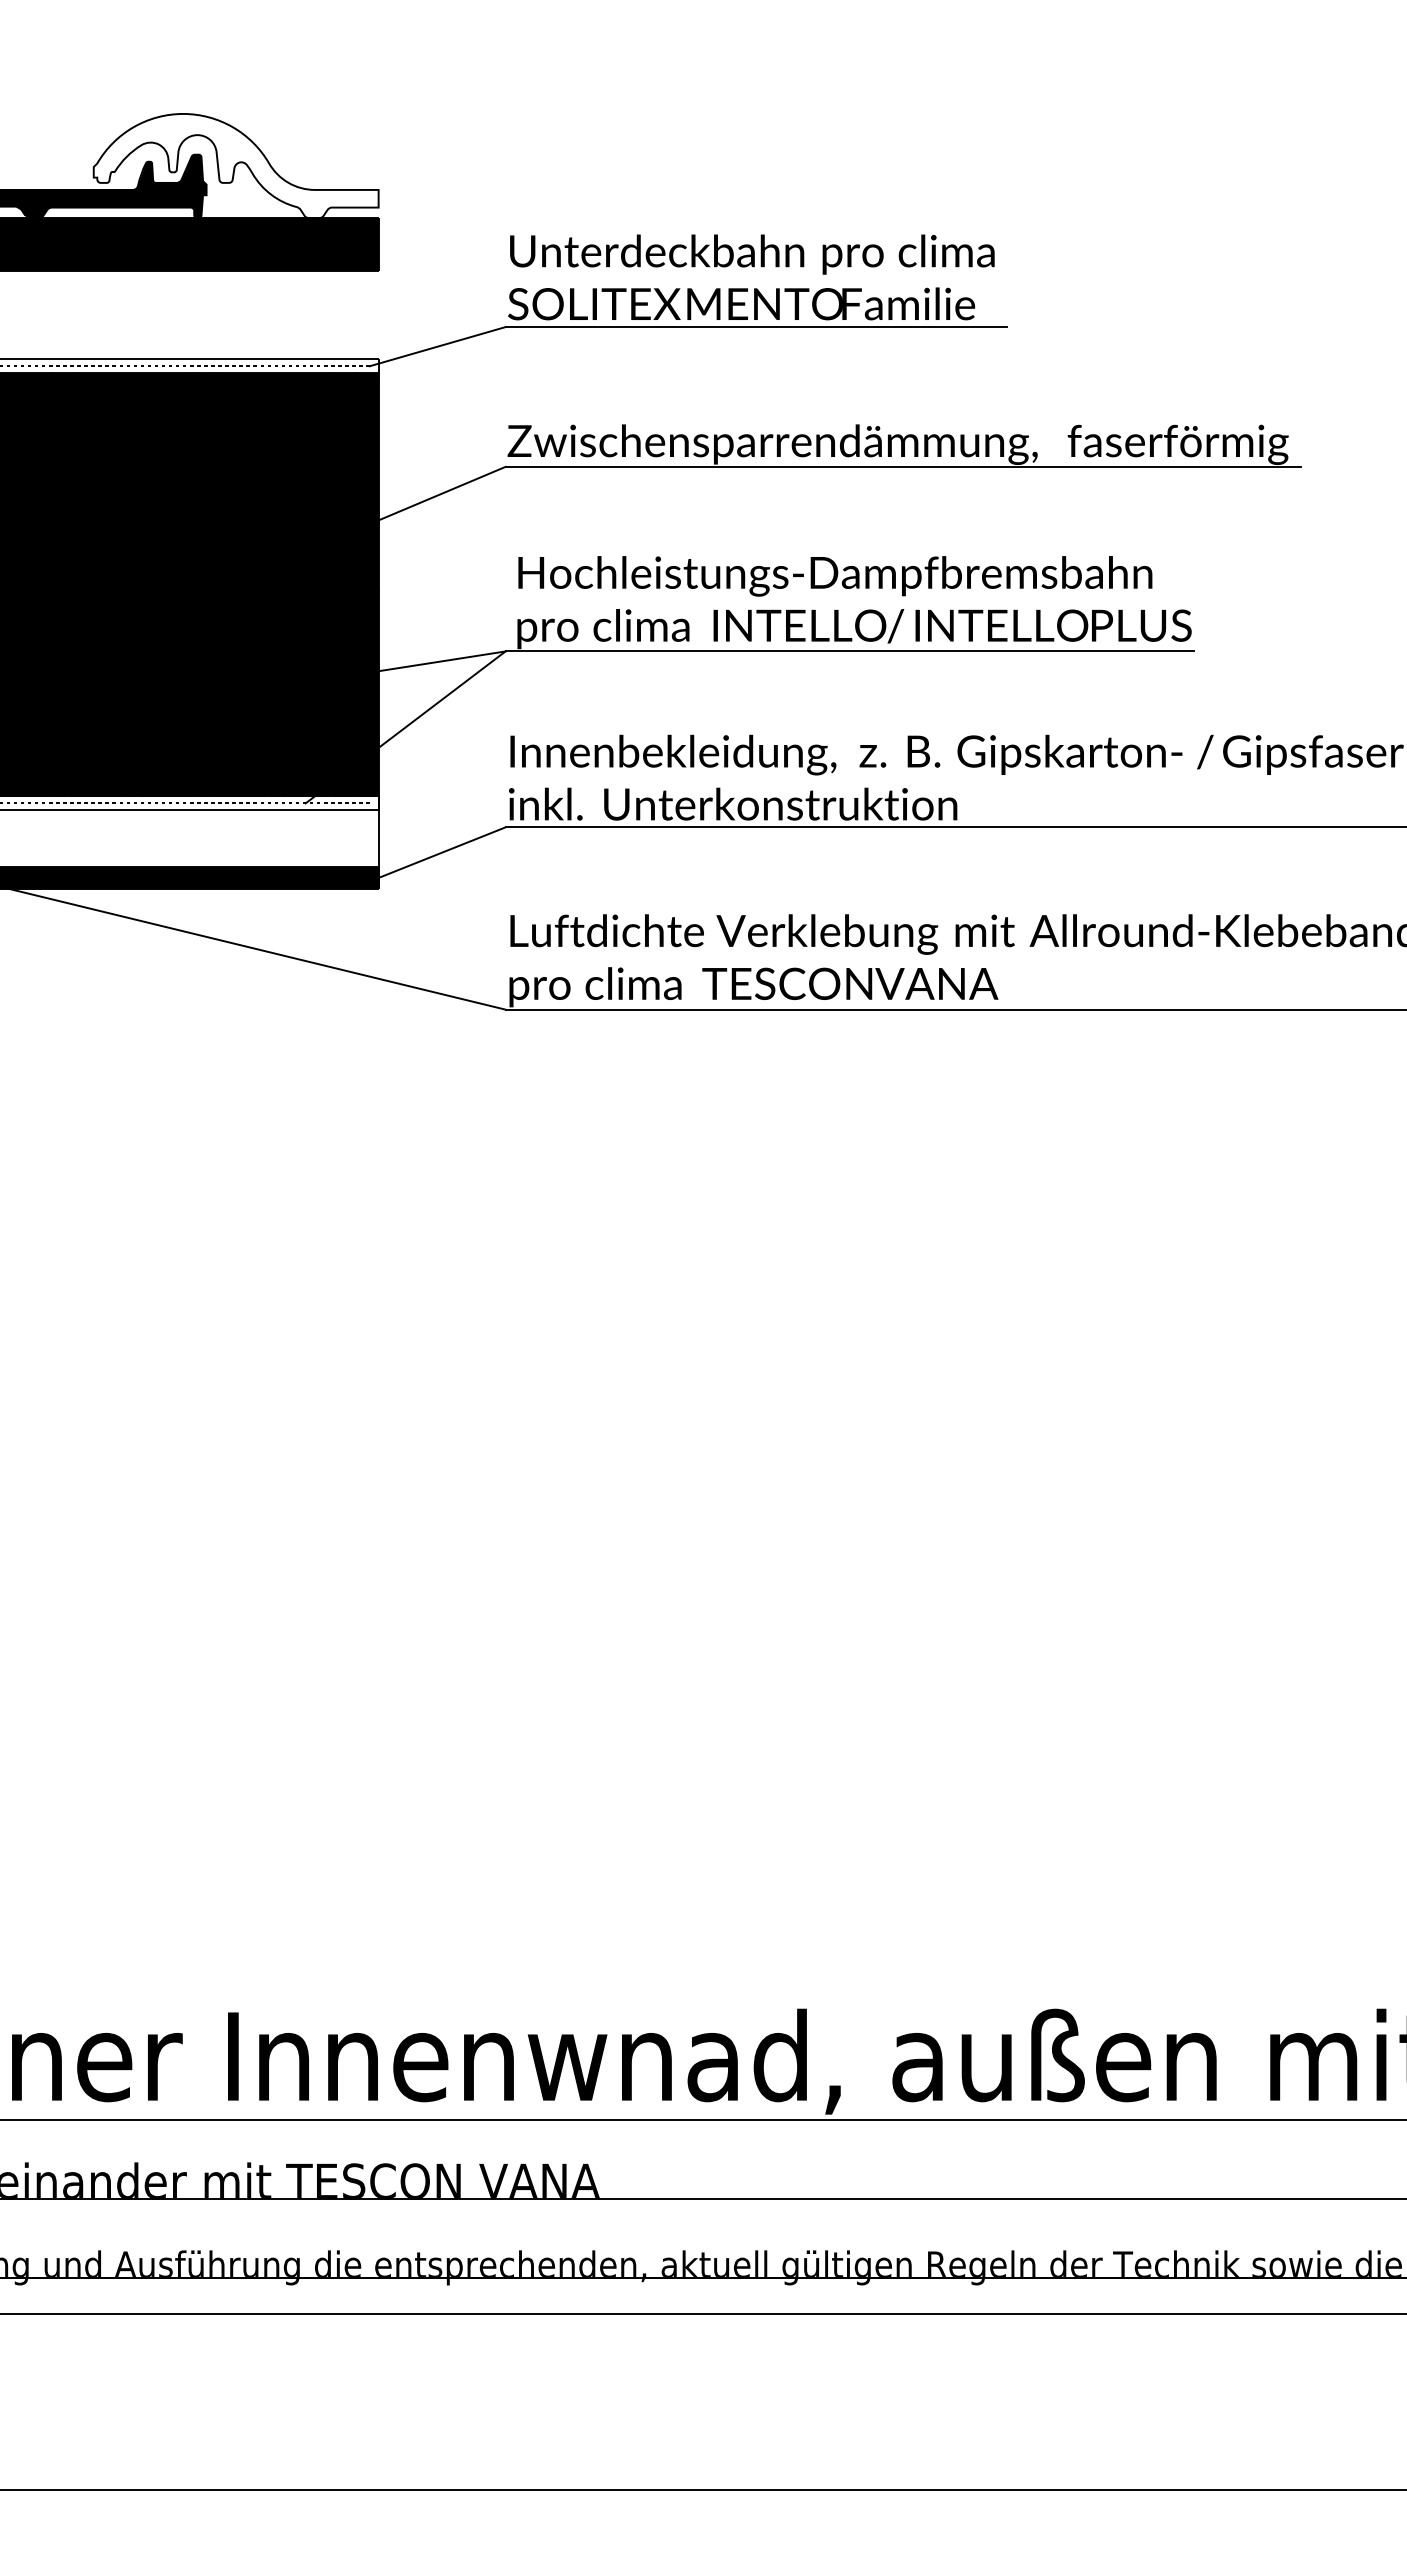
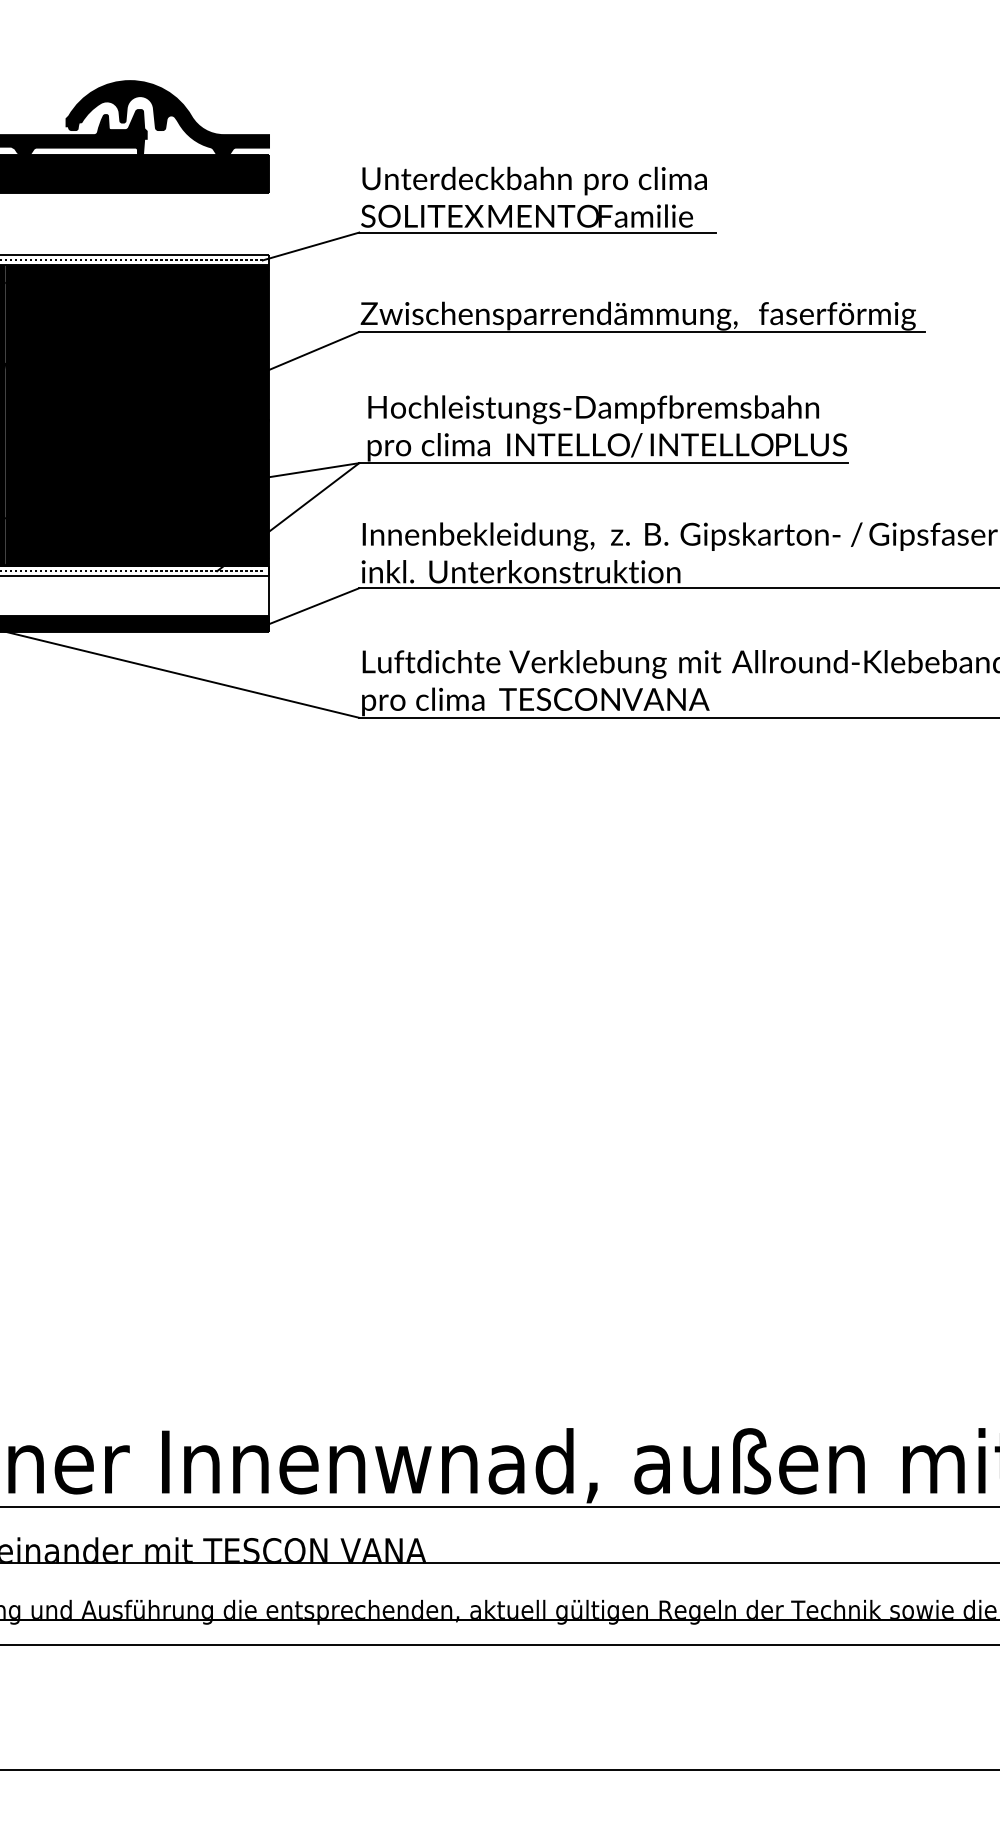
fill: (235, 165) -> (167, 117), added

